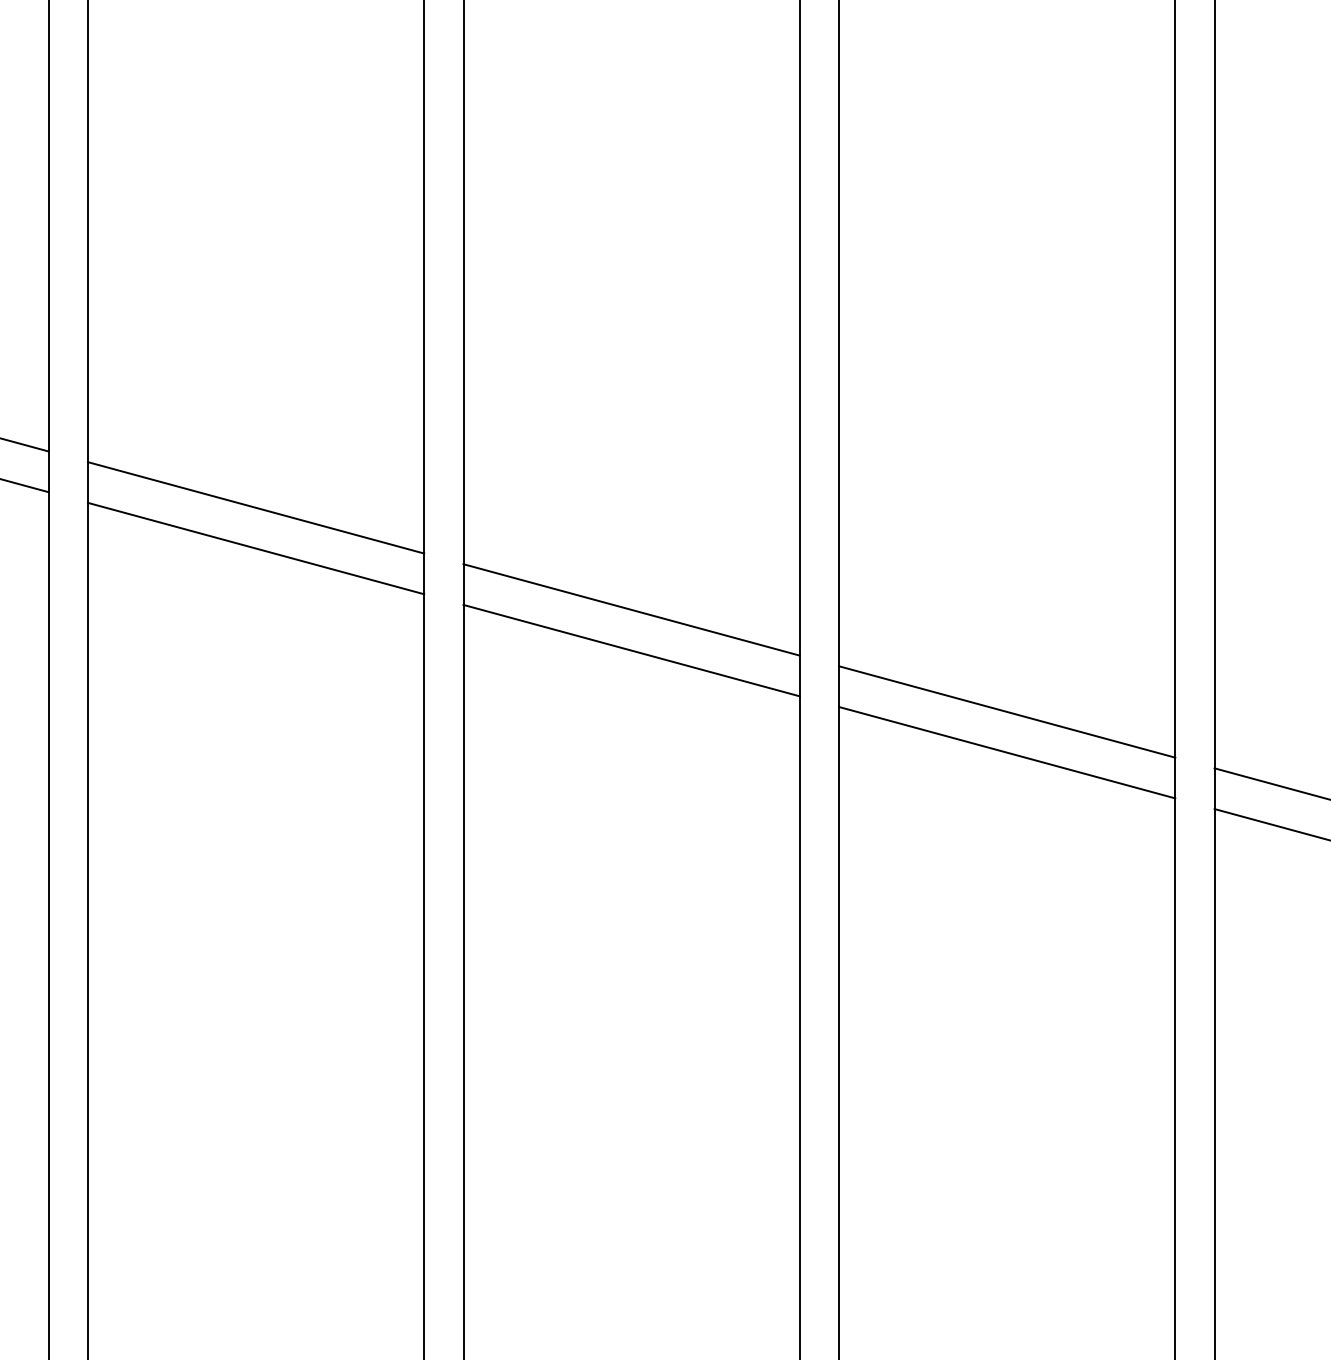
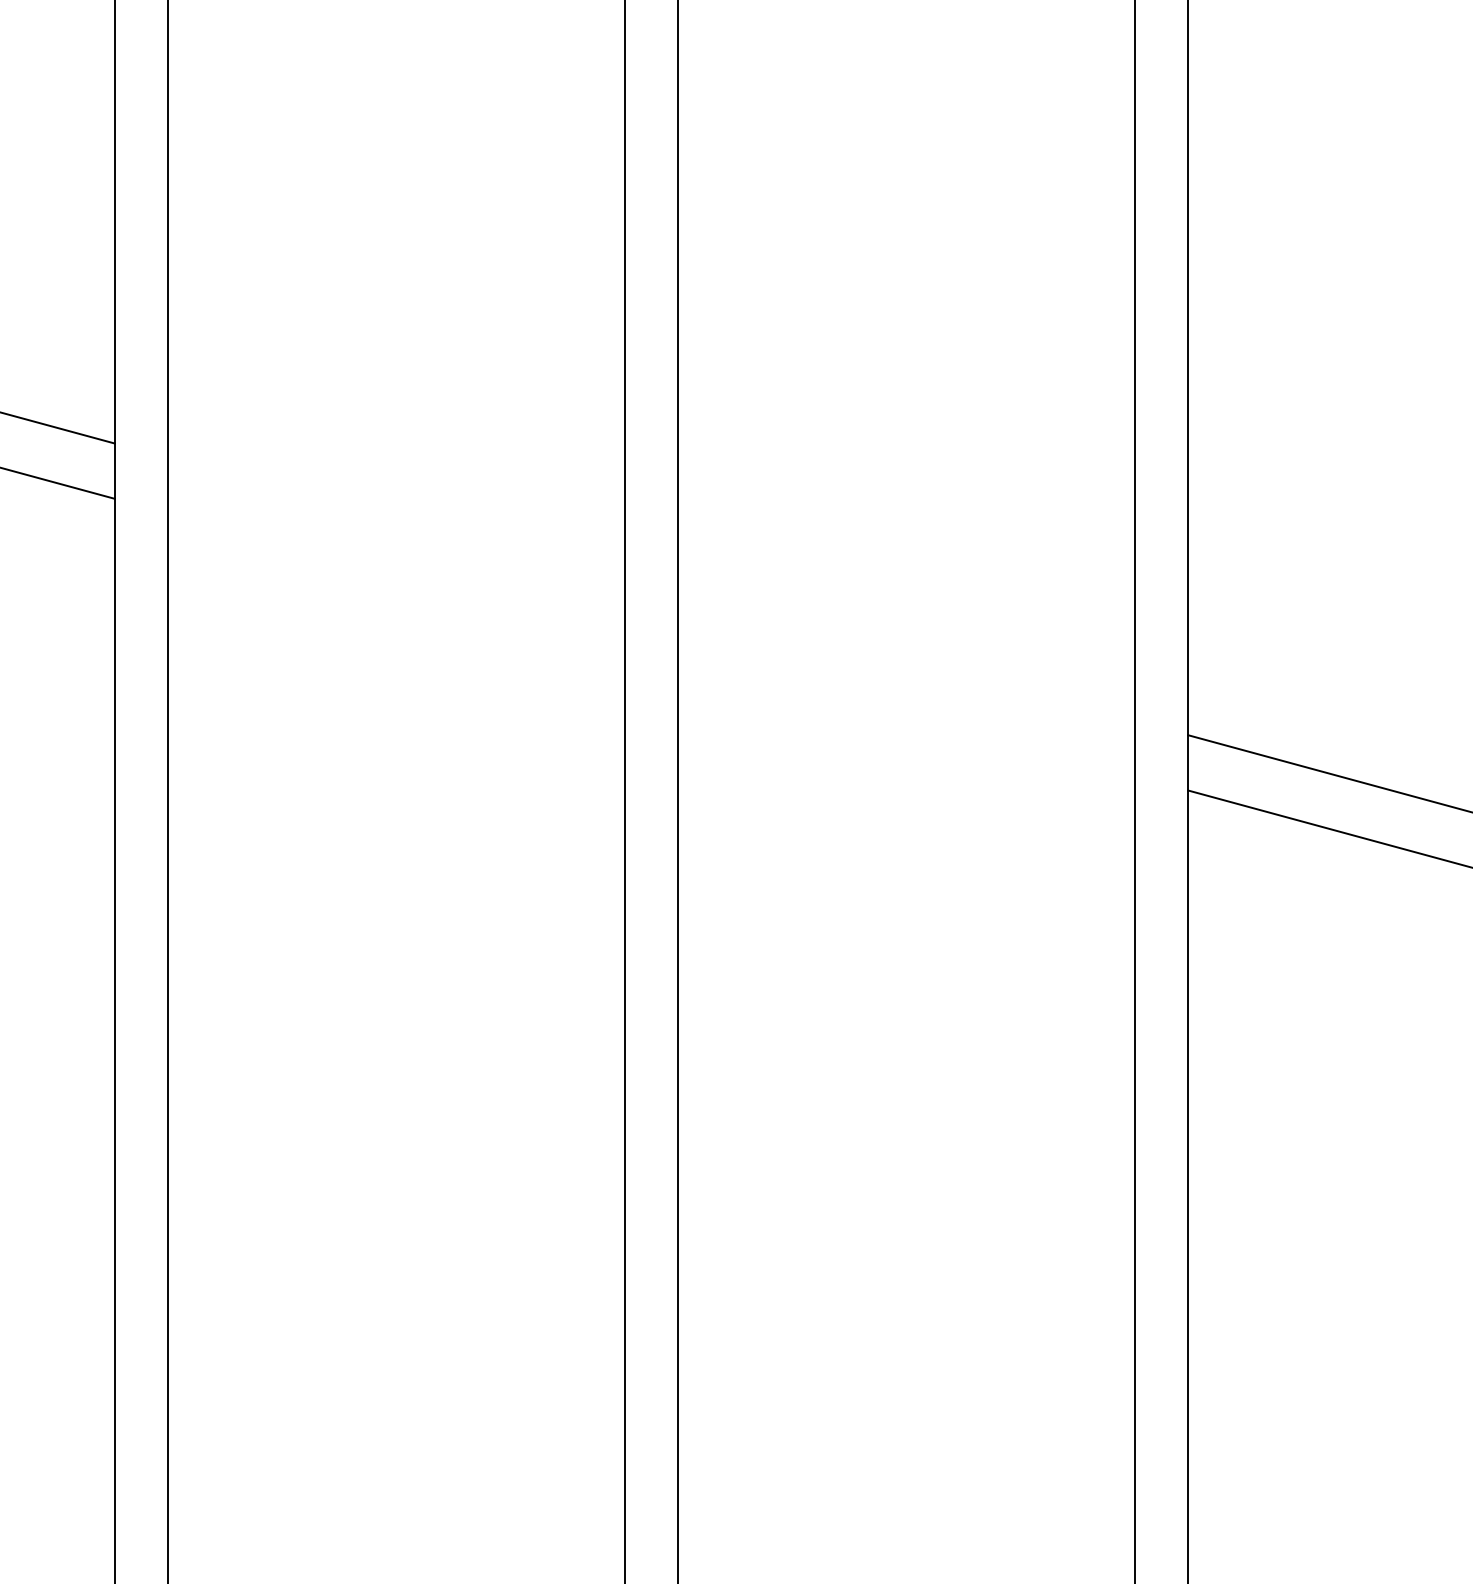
line: (255, 507) -> (395, 519), removed
line: (255, 548) -> (395, 575), removed
line: (631, 609) -> (906, 658), removed
line: (631, 650) -> (906, 713), removed

